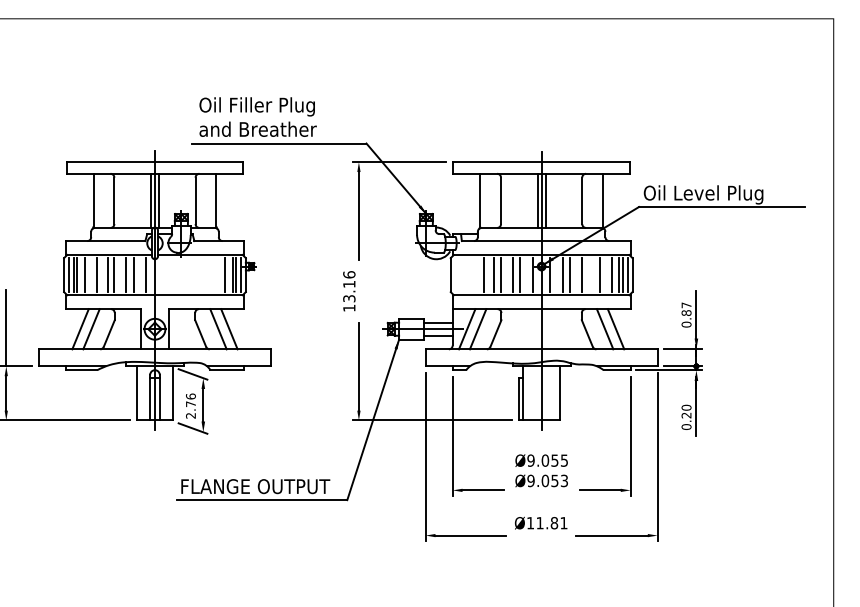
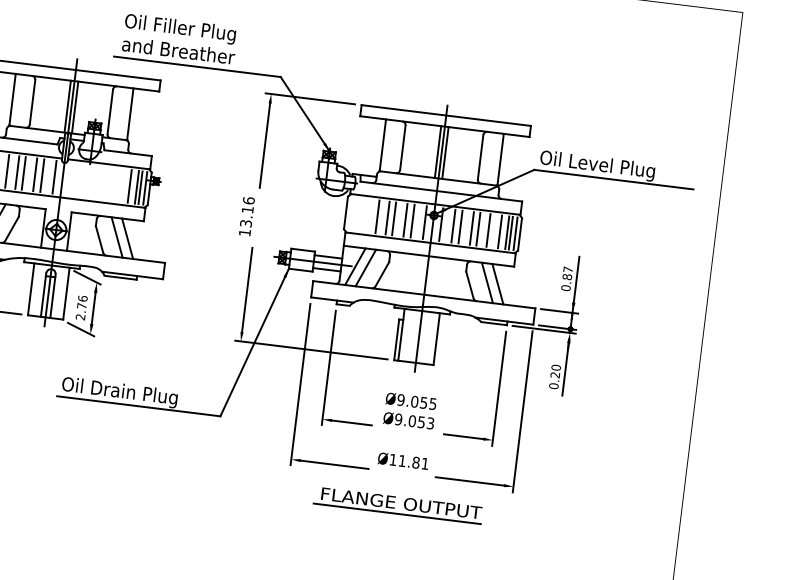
line: (589, 275) -> (478, 229), added
text: (255, 487) -> (133, 393), FLANGE OUTPUT -> Oil Drain Plug
part: (541, 569) -> (398, 505), added

